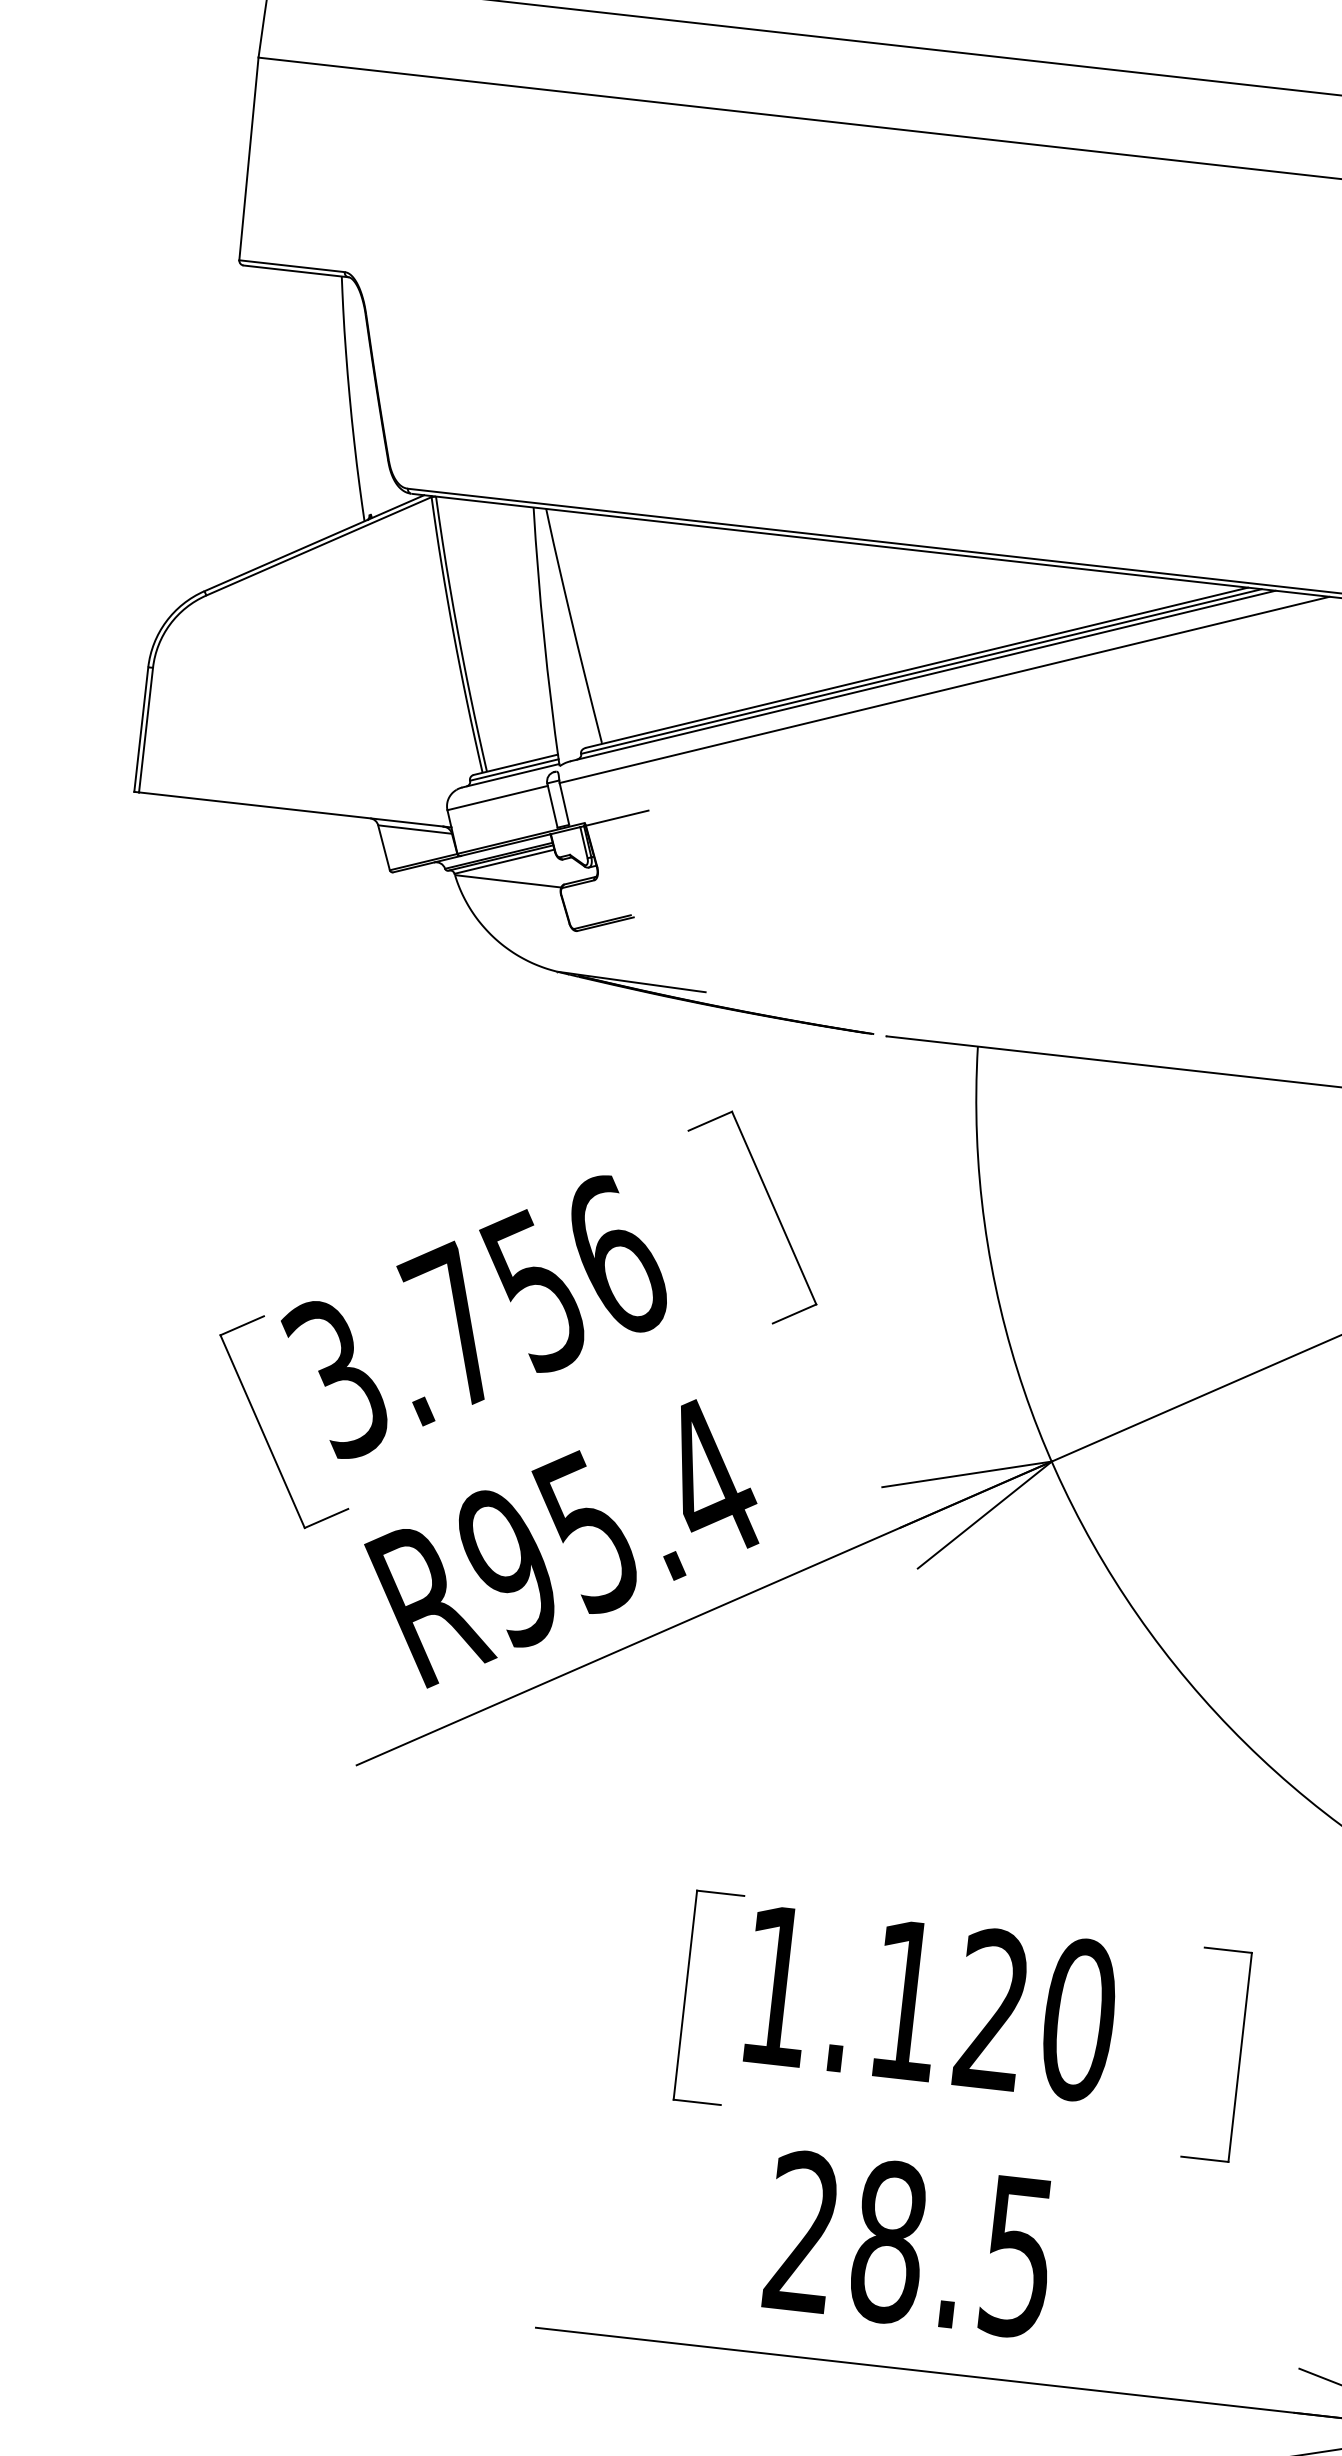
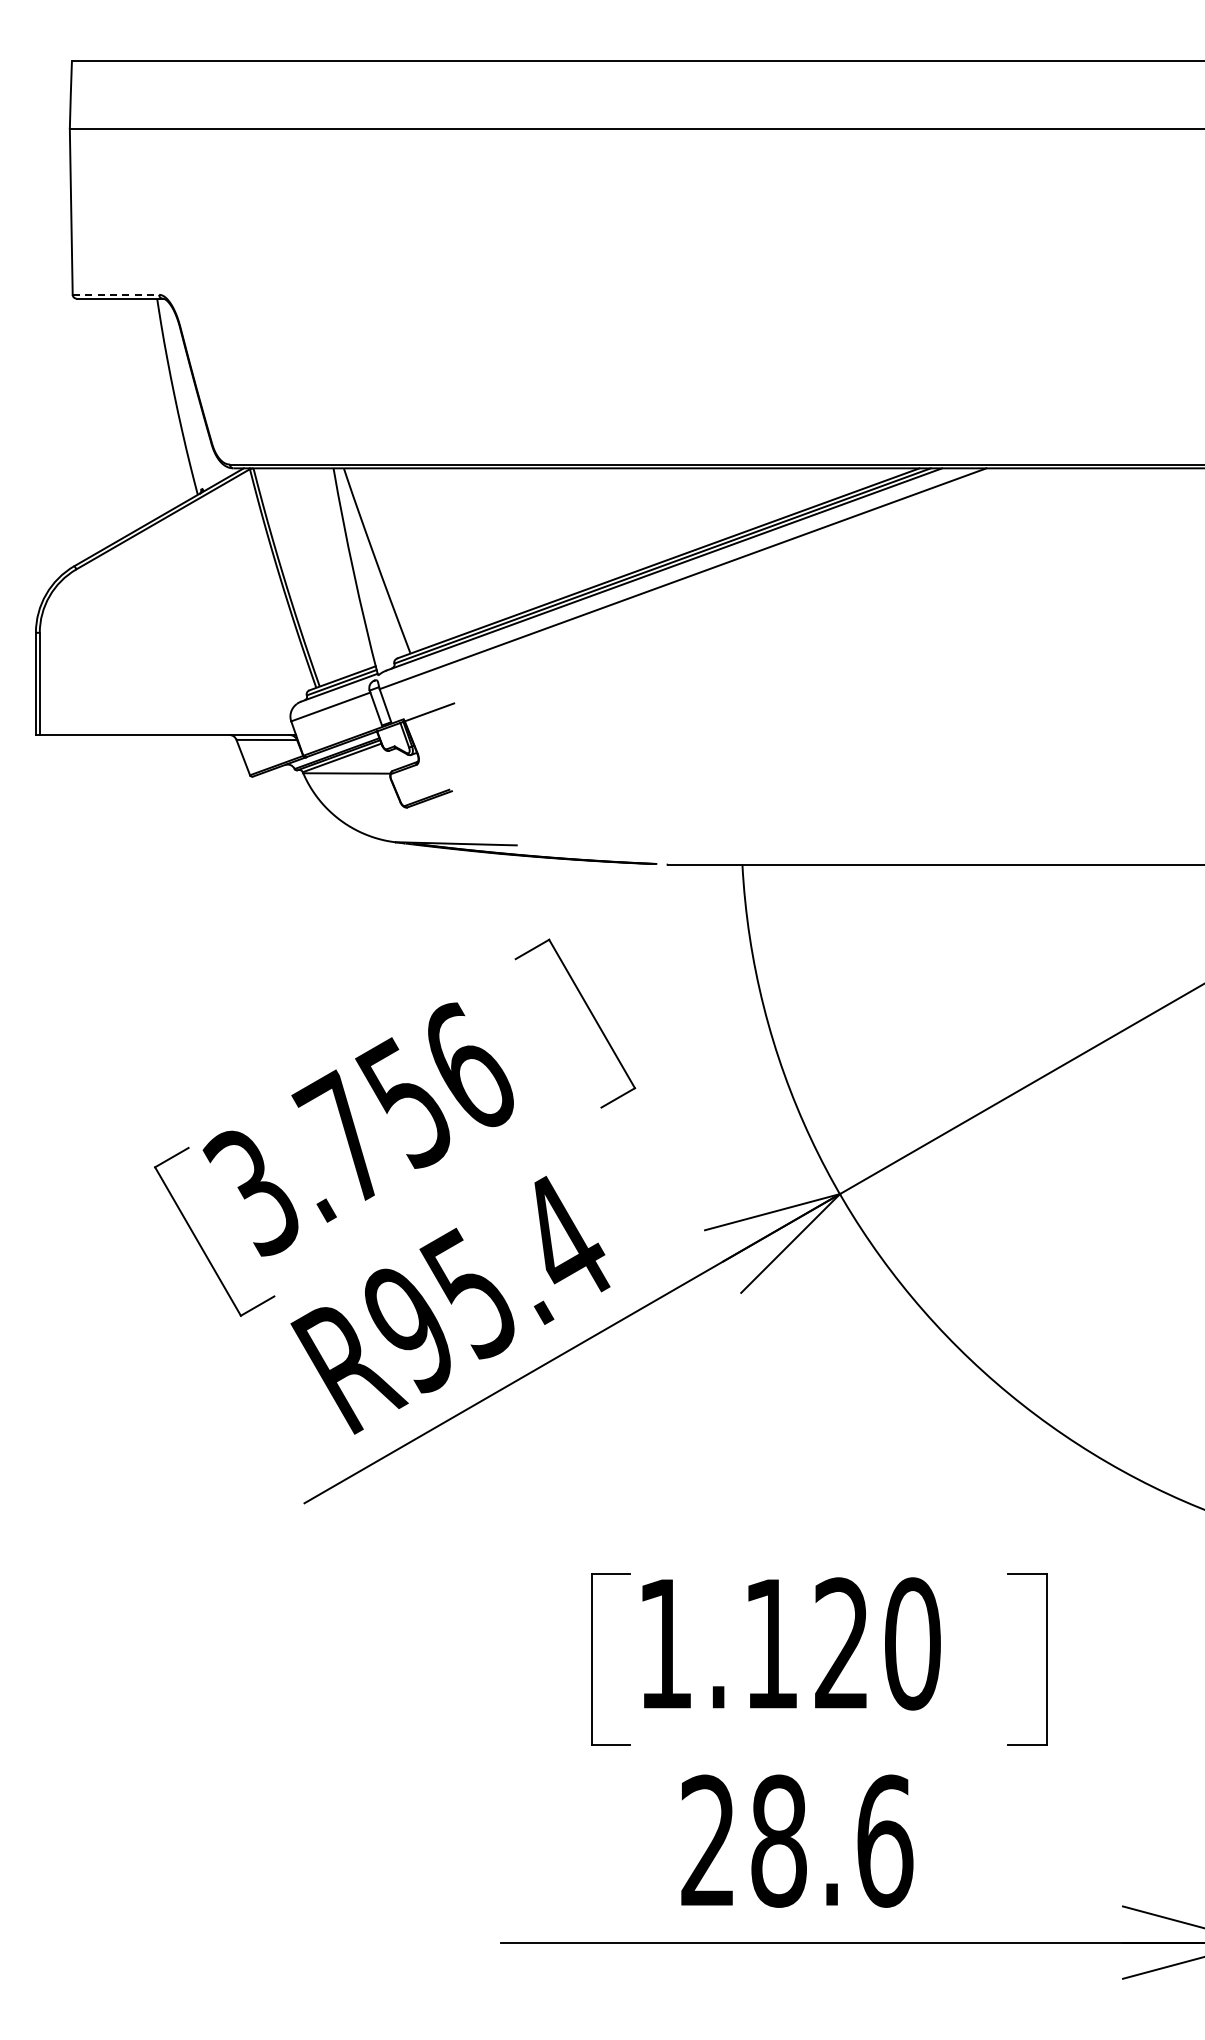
line: (292, 265) -> (116, 294), solid -> dashed
text: (1018, 2255) -> (885, 1840), 28.5 -> 28.6

